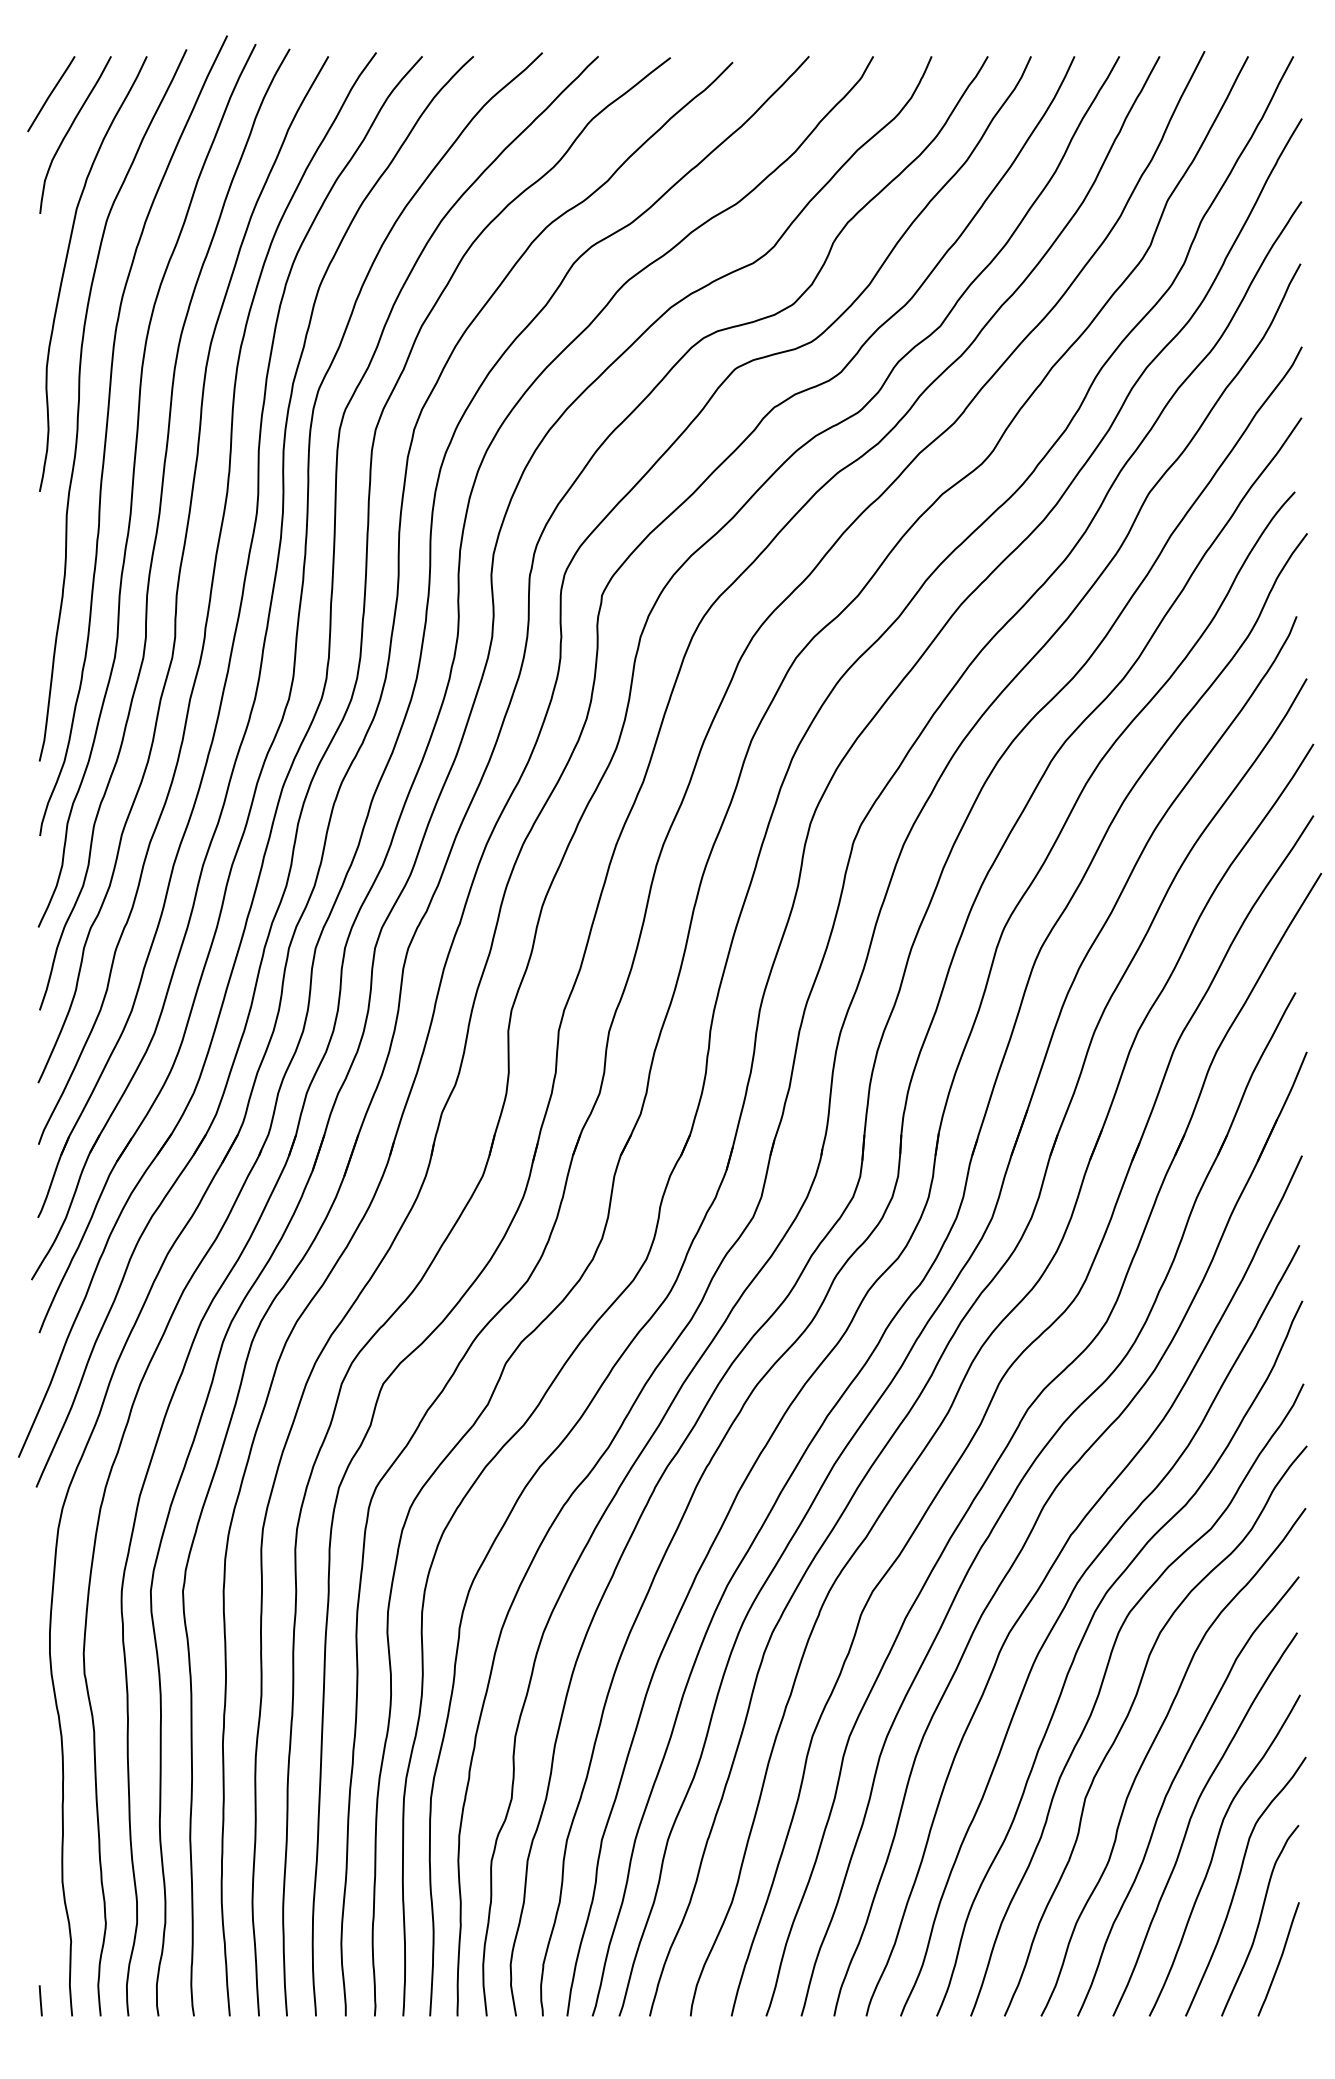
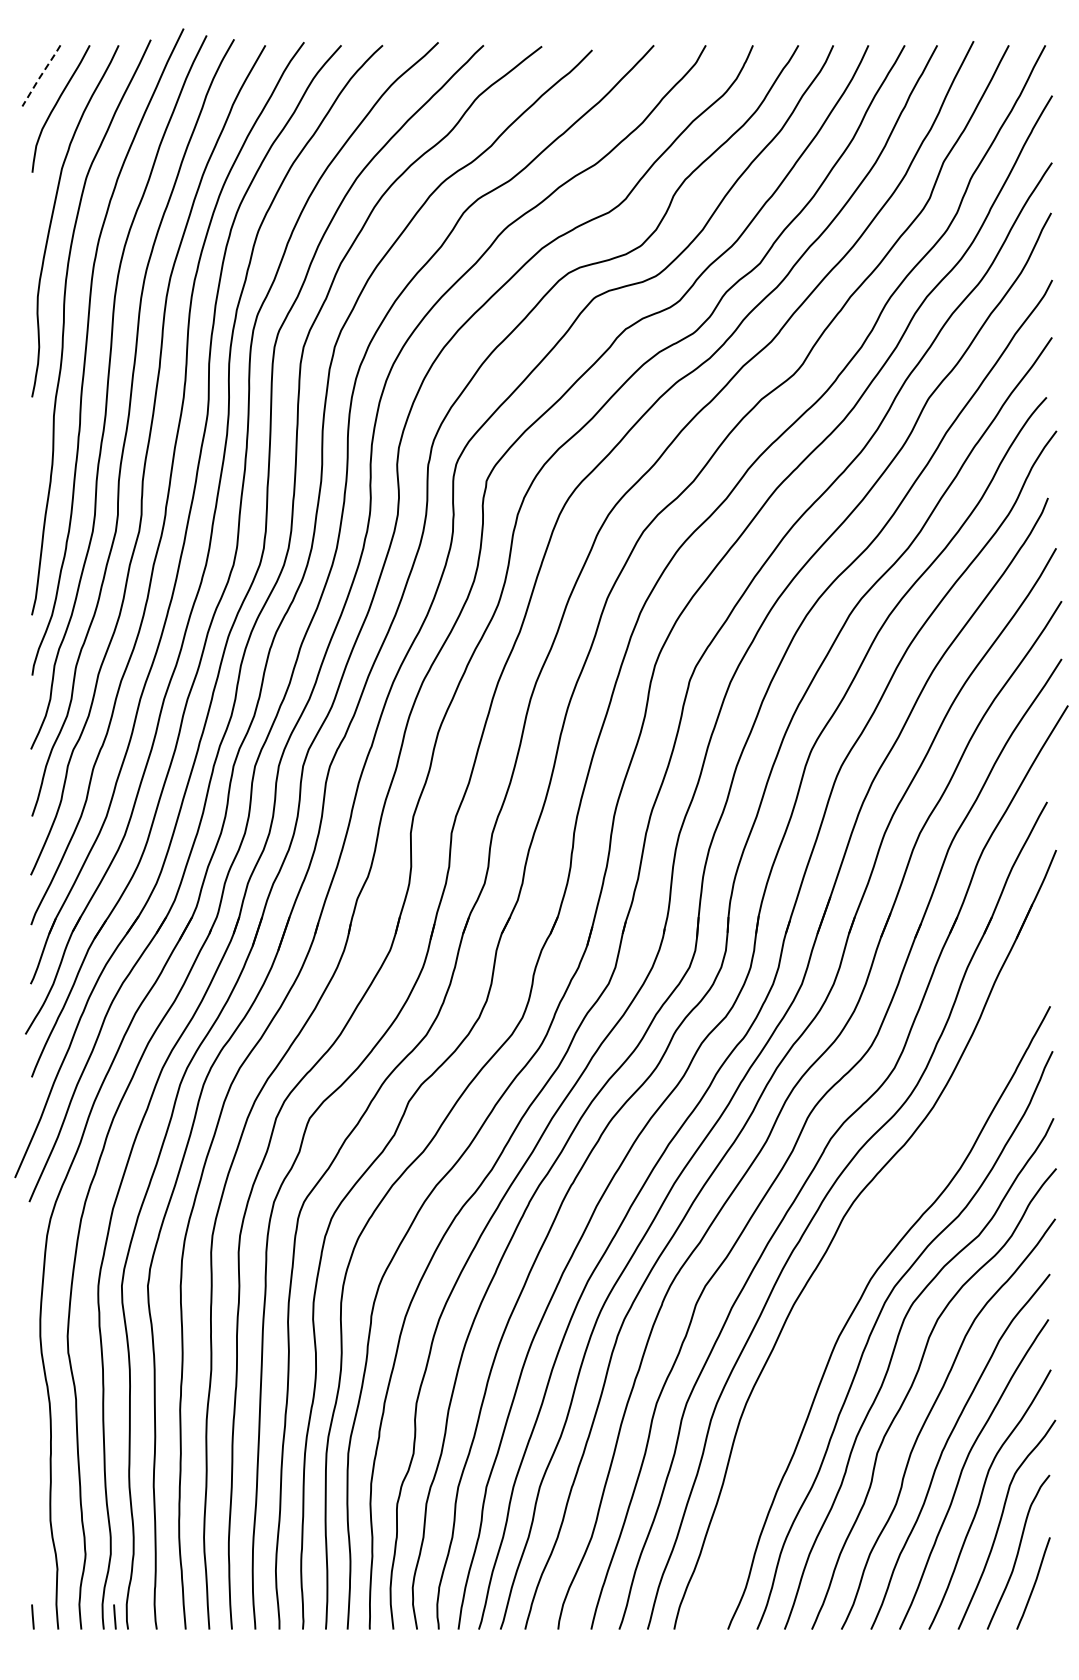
line: (51, 93) -> (41, 75), solid -> dashed
curve: (1053, 1567) -> (851, 1266), removed
line: (141, 2000) -> (114, 1616), added

